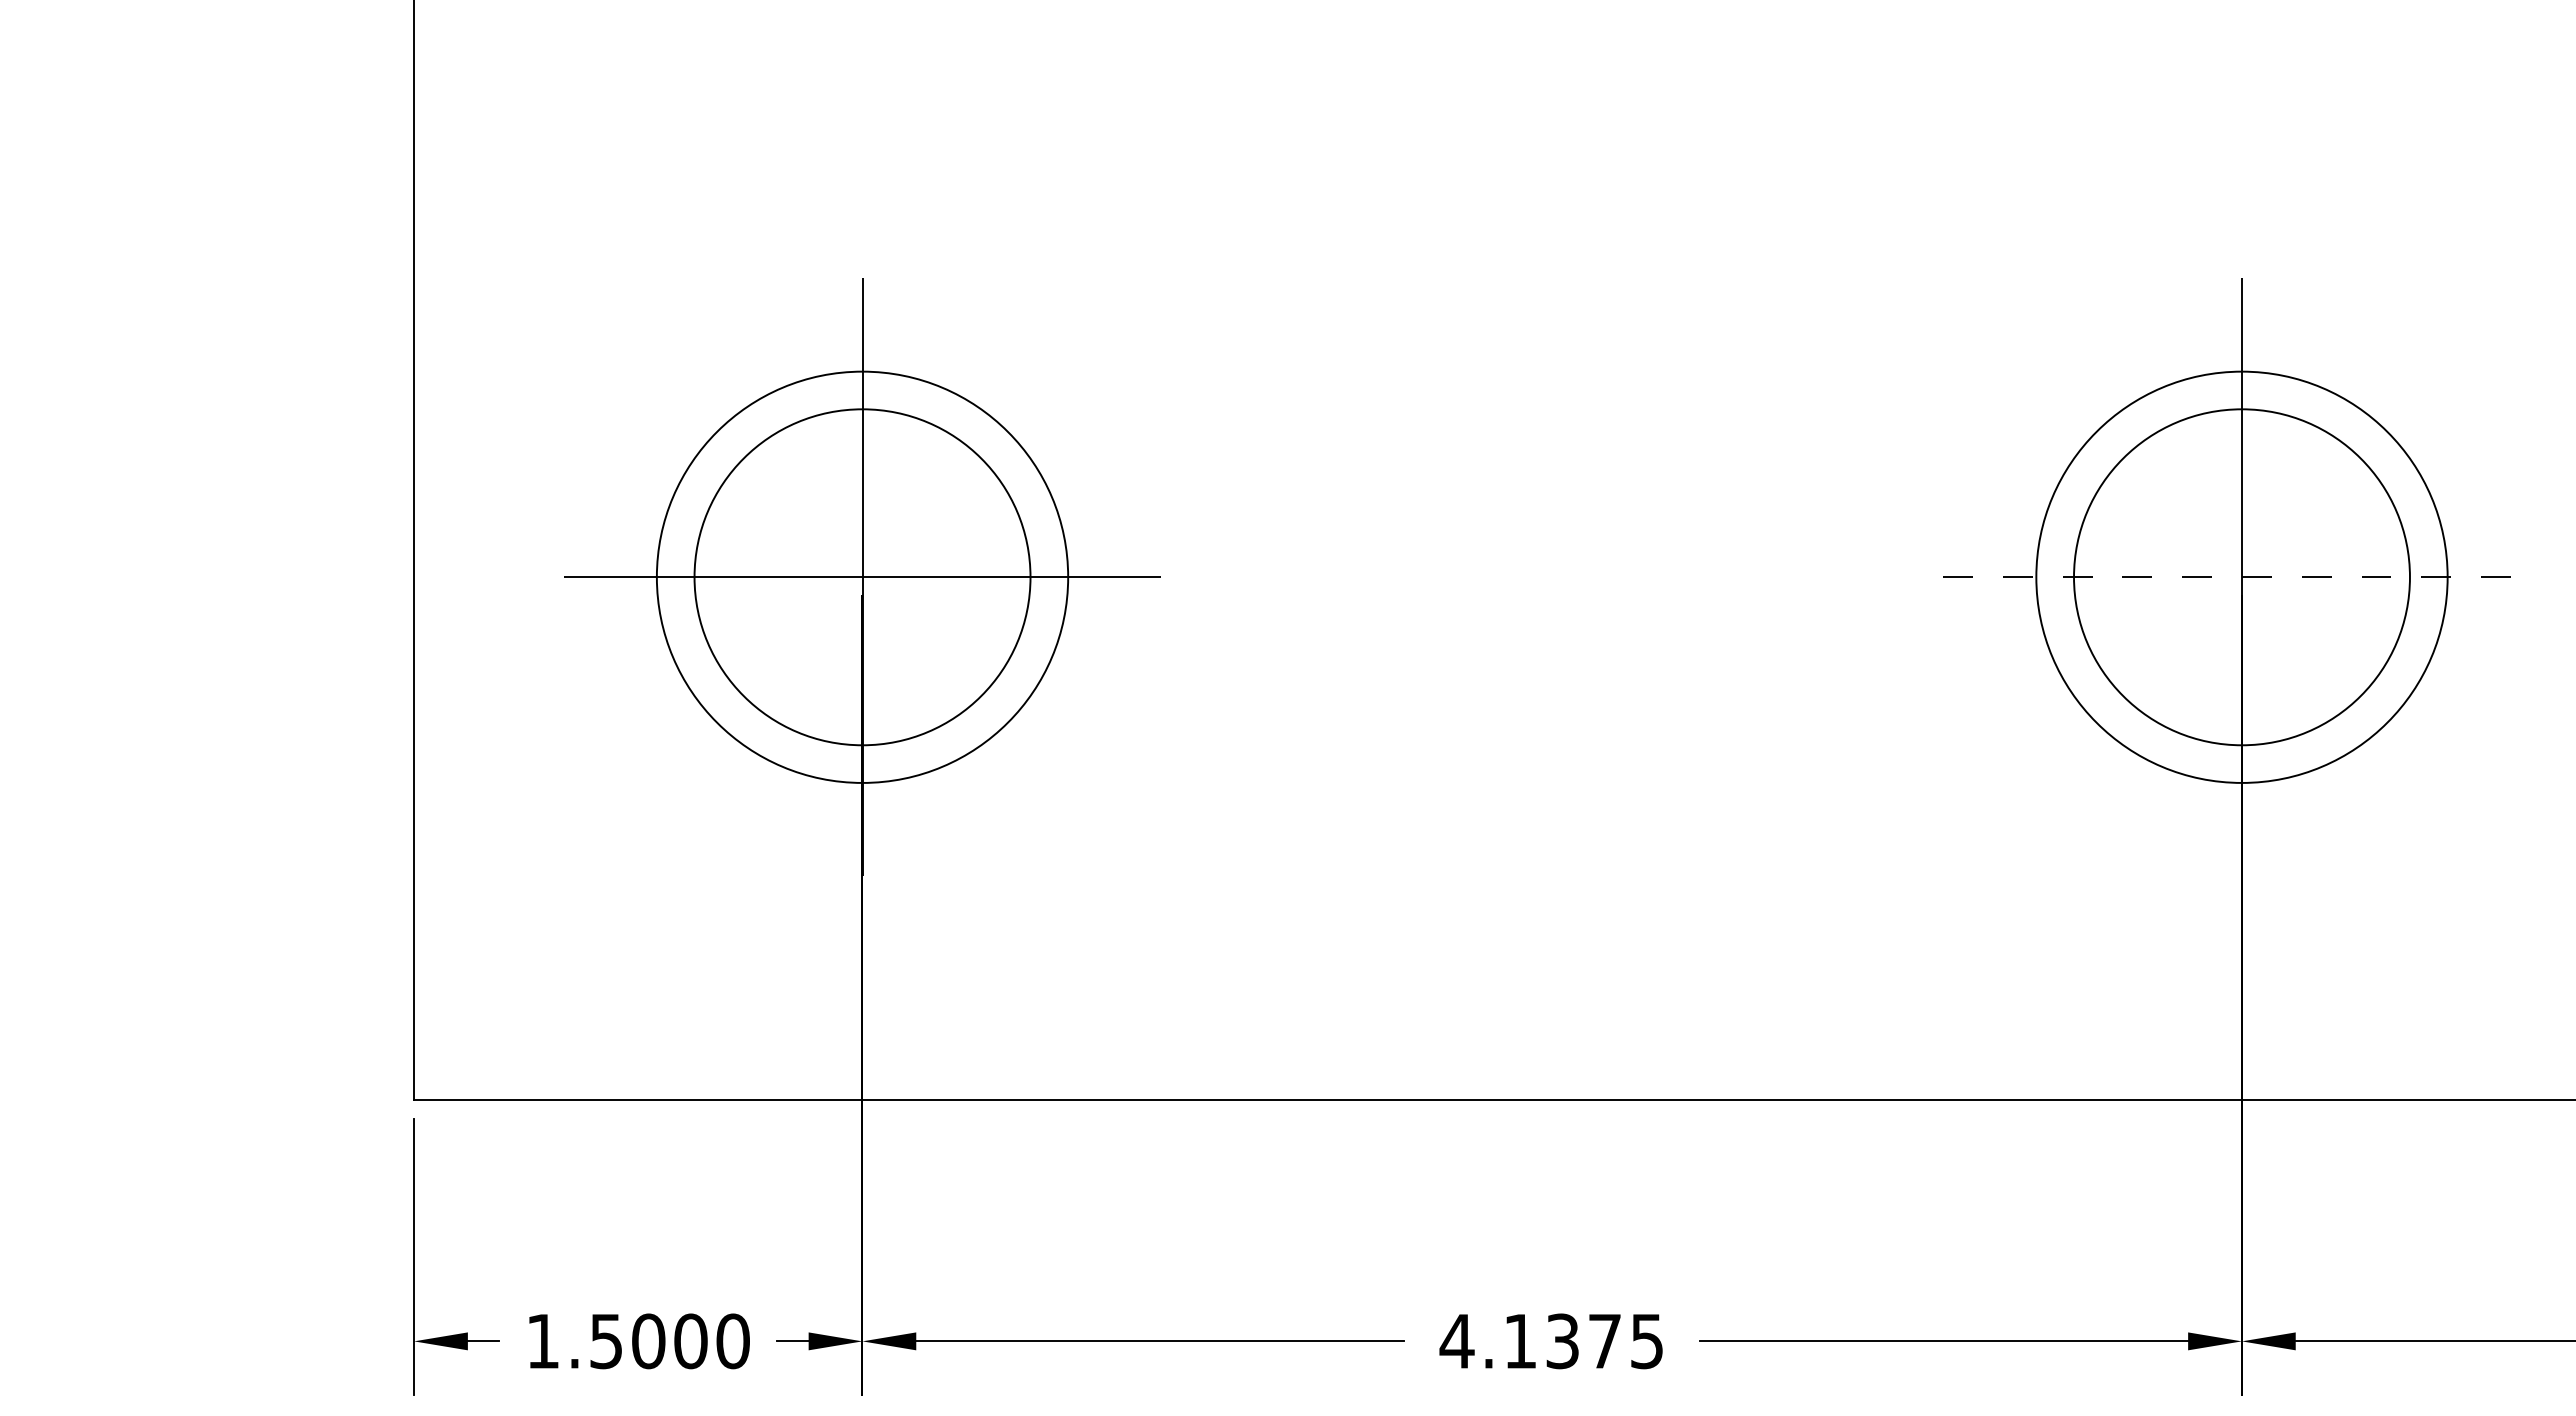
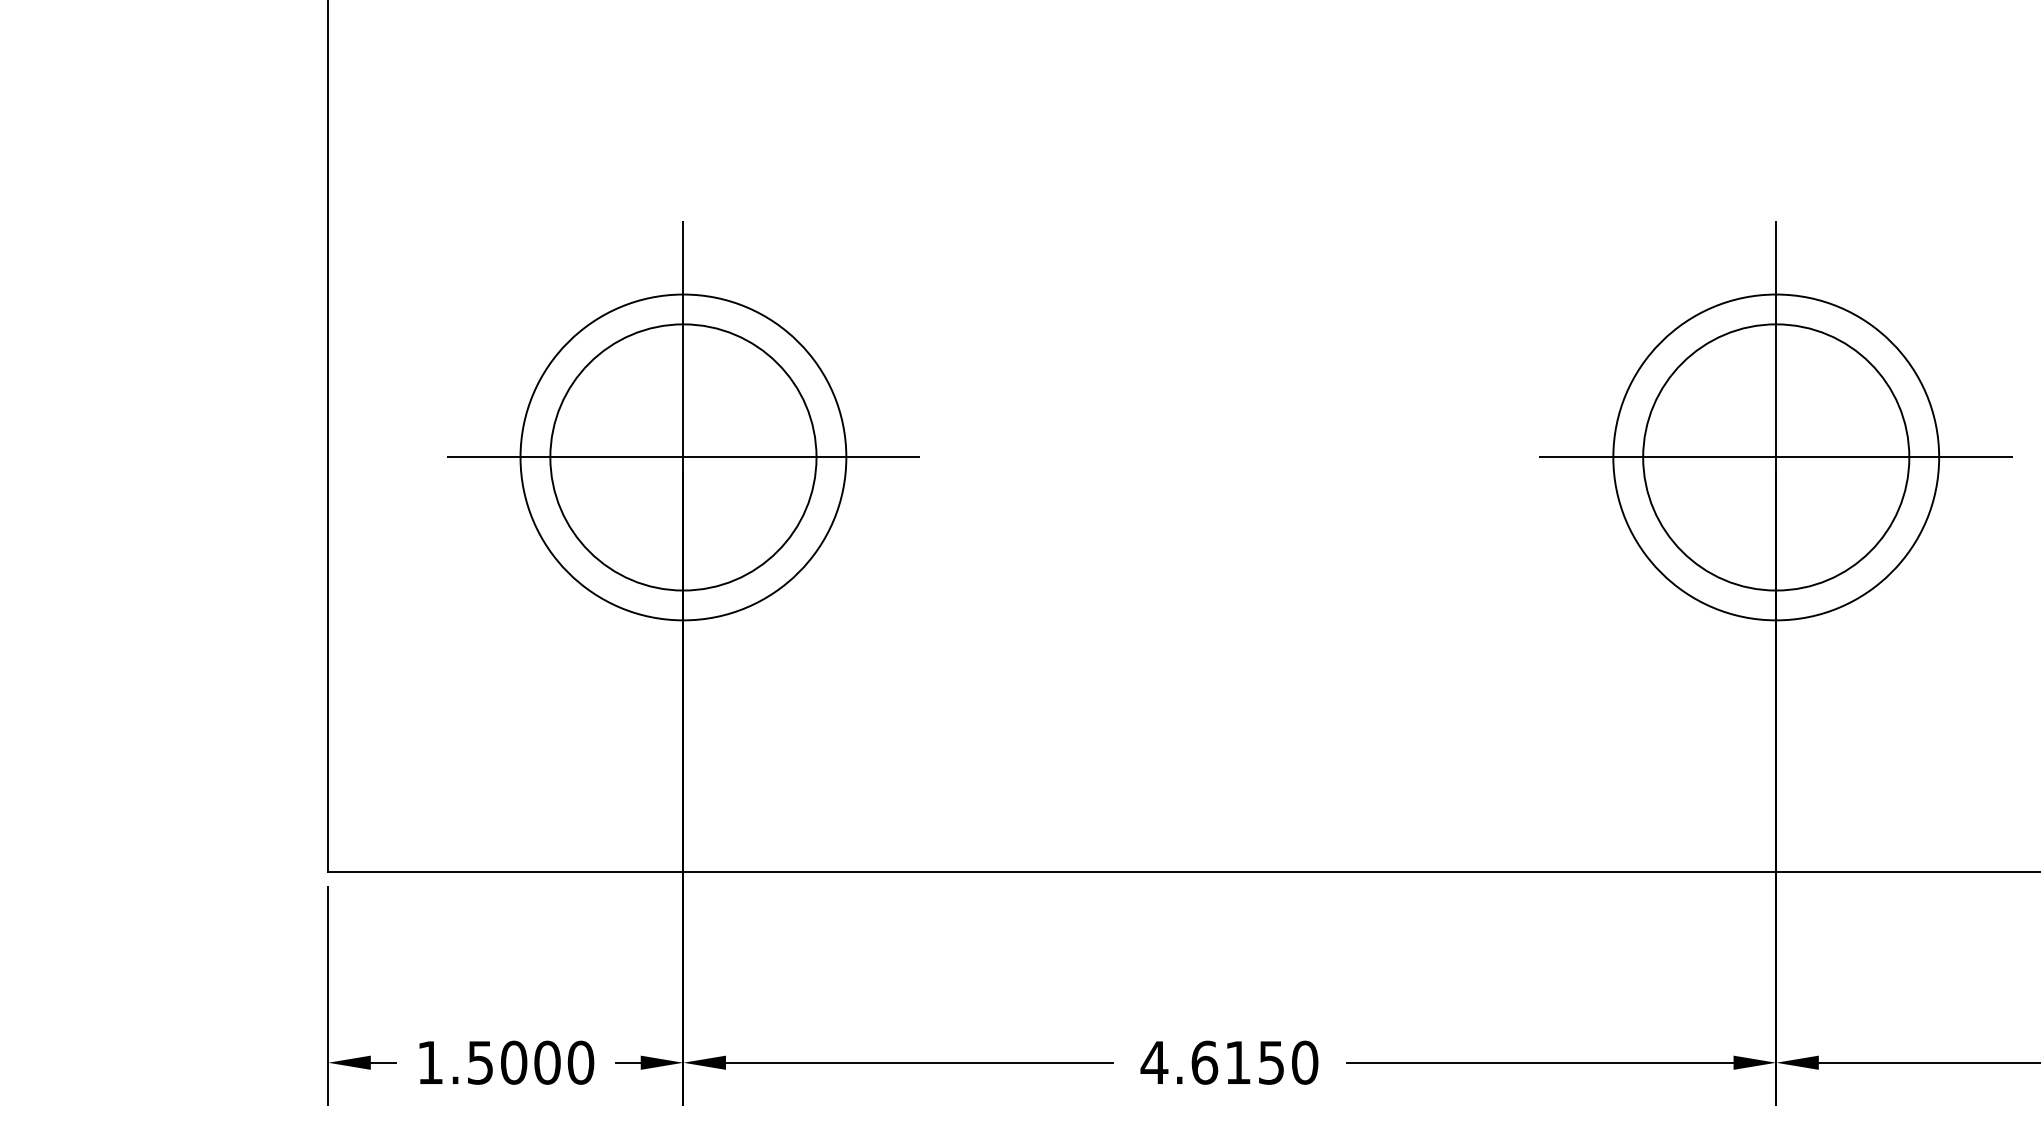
line: (2241, 577) -> (1775, 457), dashed -> solid
text: (1583, 1341) -> (1254, 1062), 4.1375 -> 4.6150

